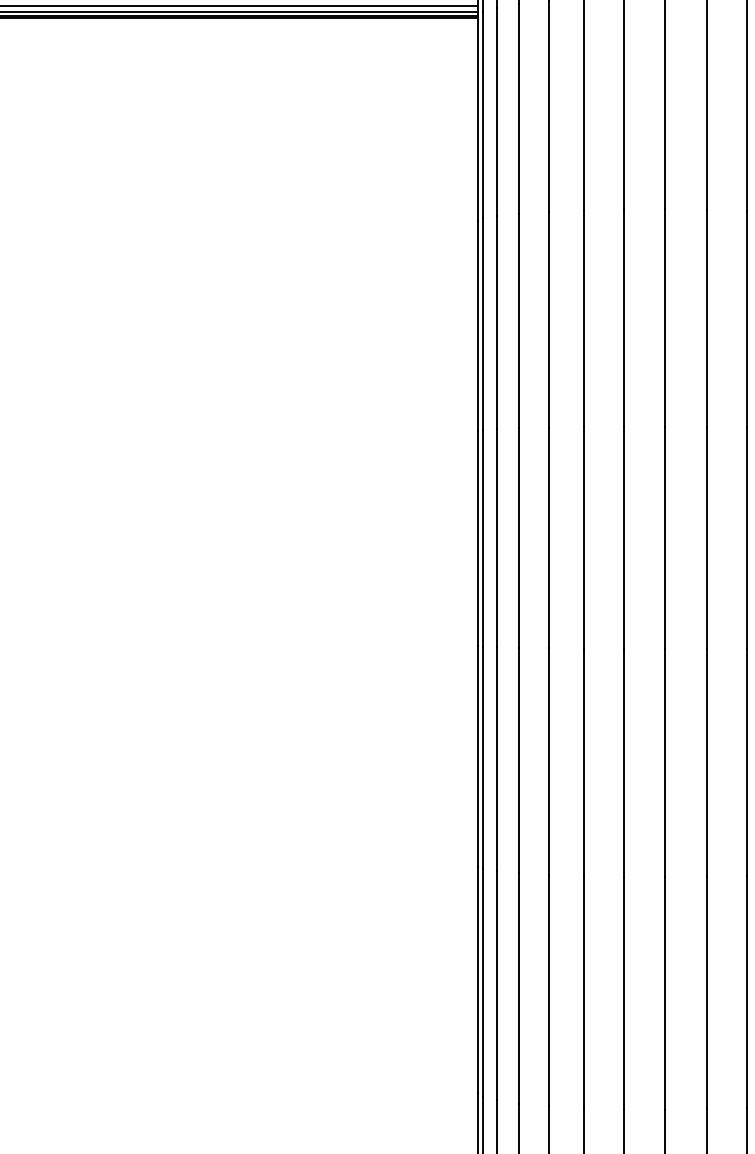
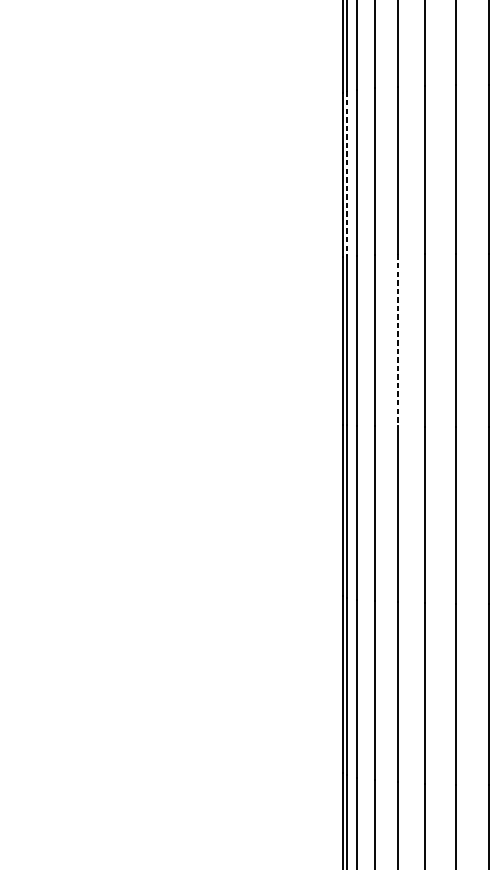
line: (482, 323) -> (346, 173), solid -> dashed
line: (548, 538) -> (397, 340), solid -> dashed

